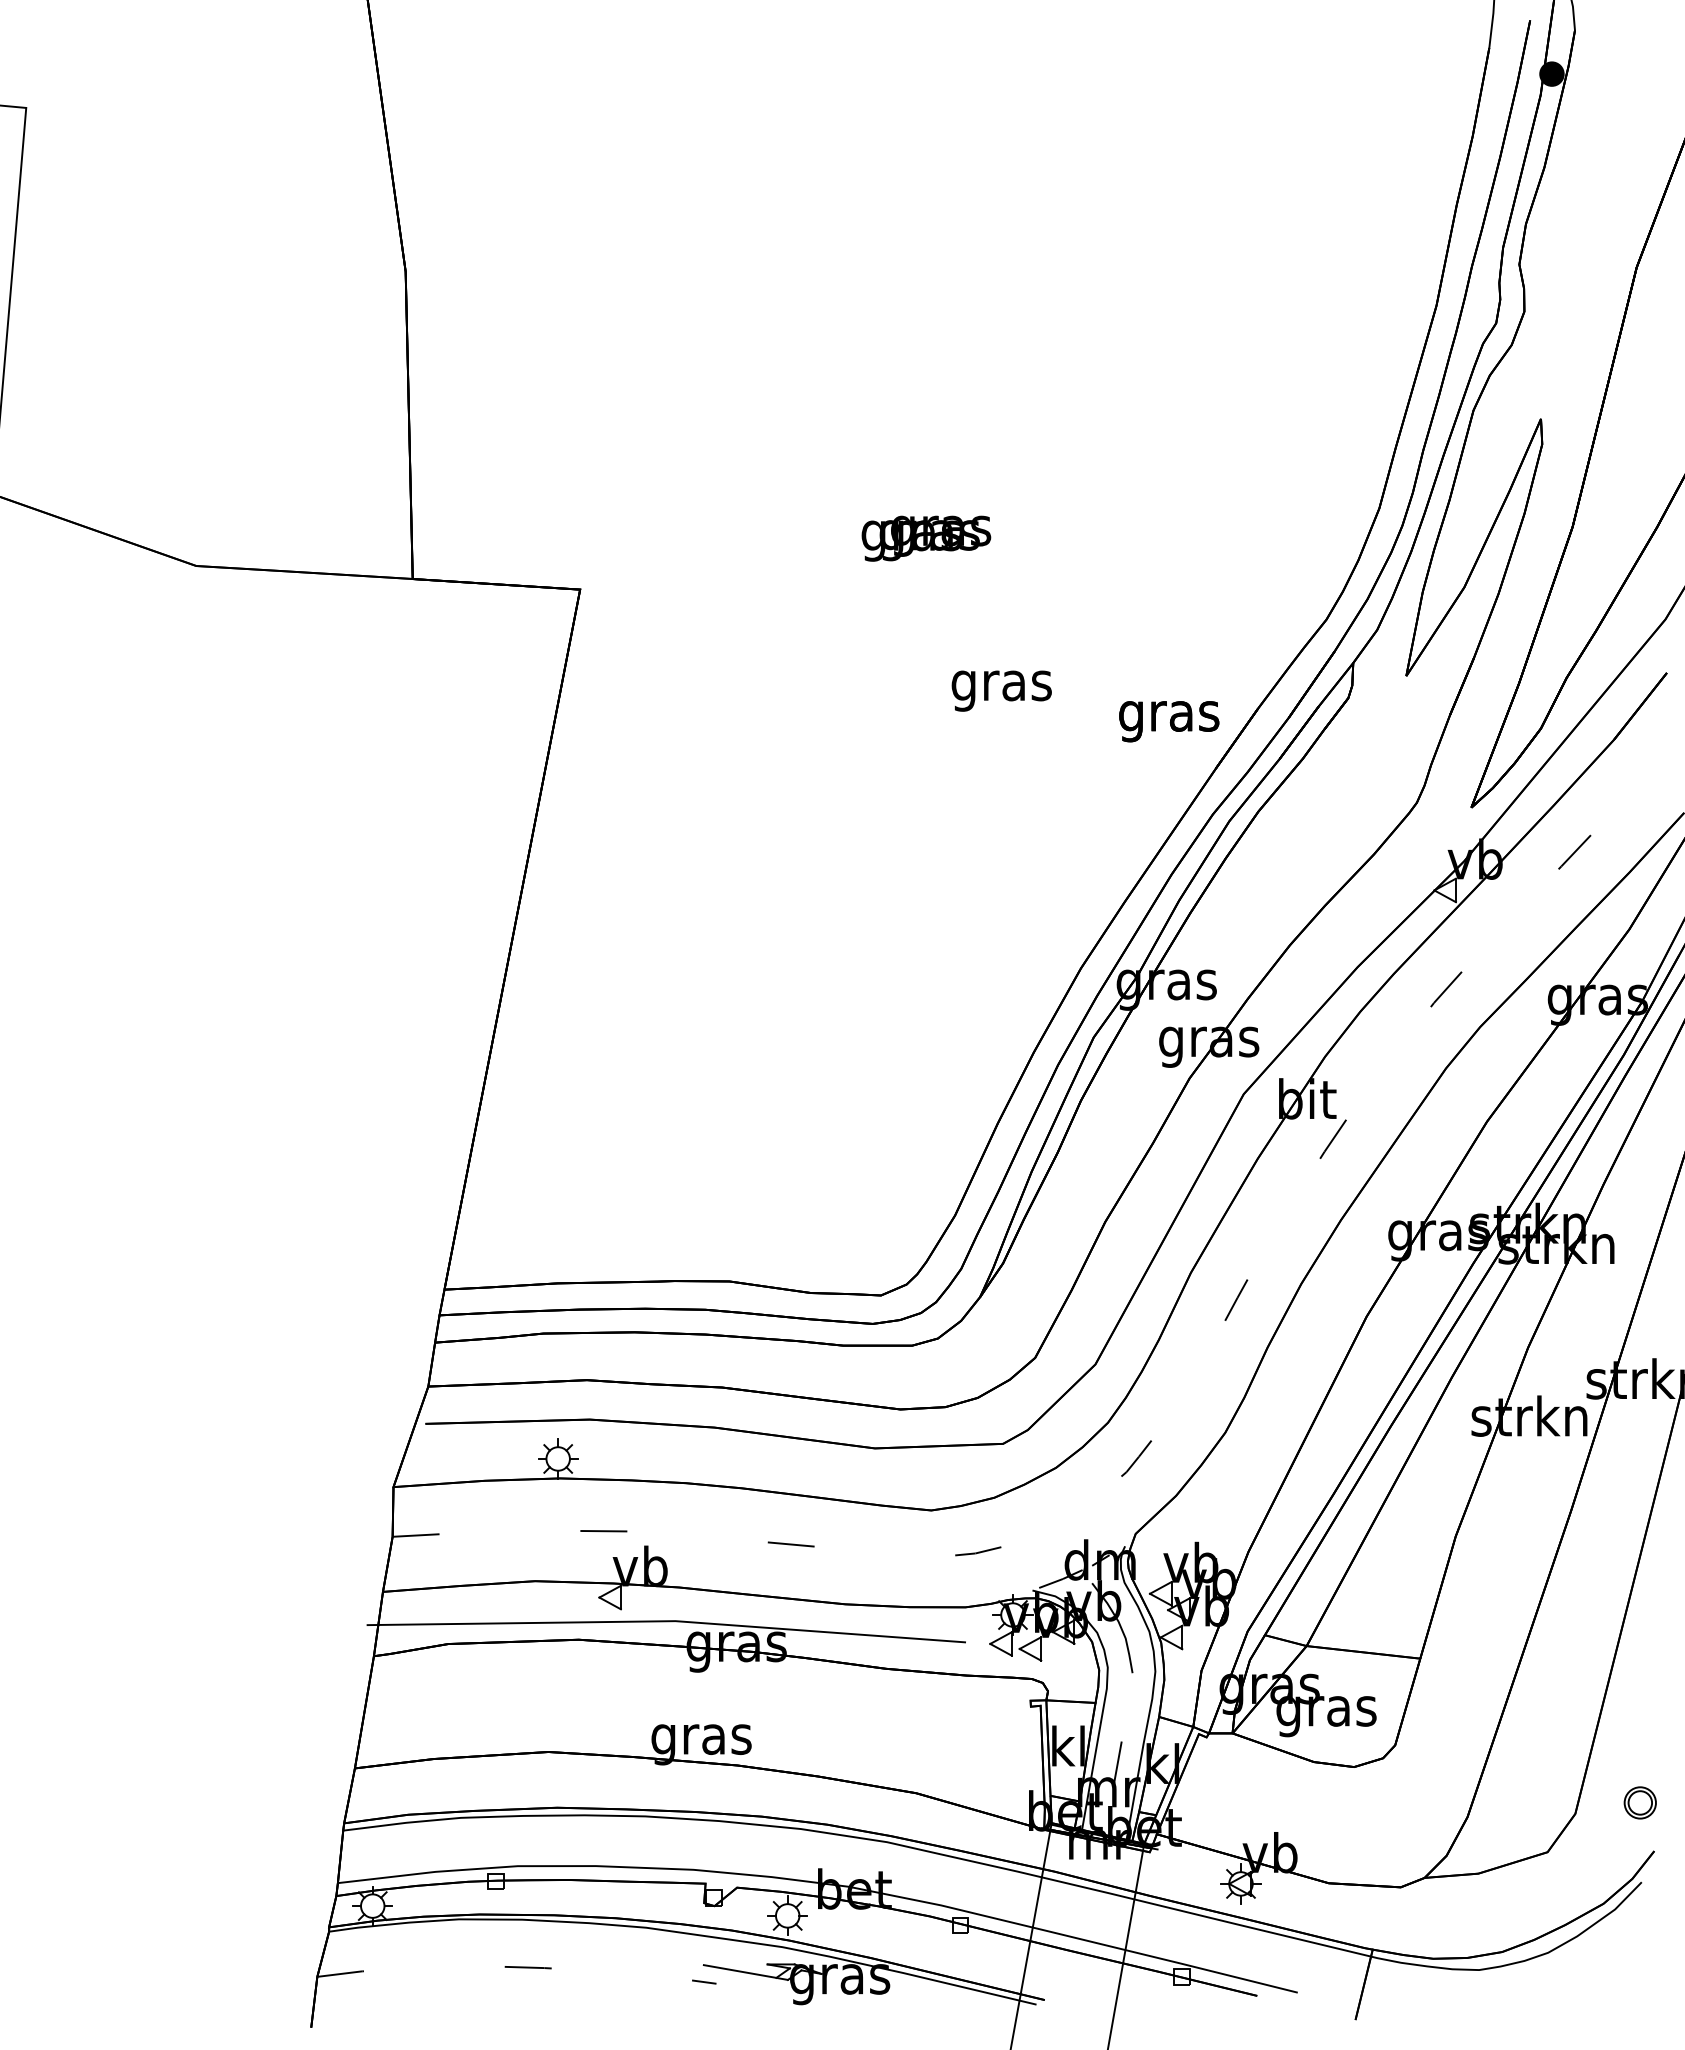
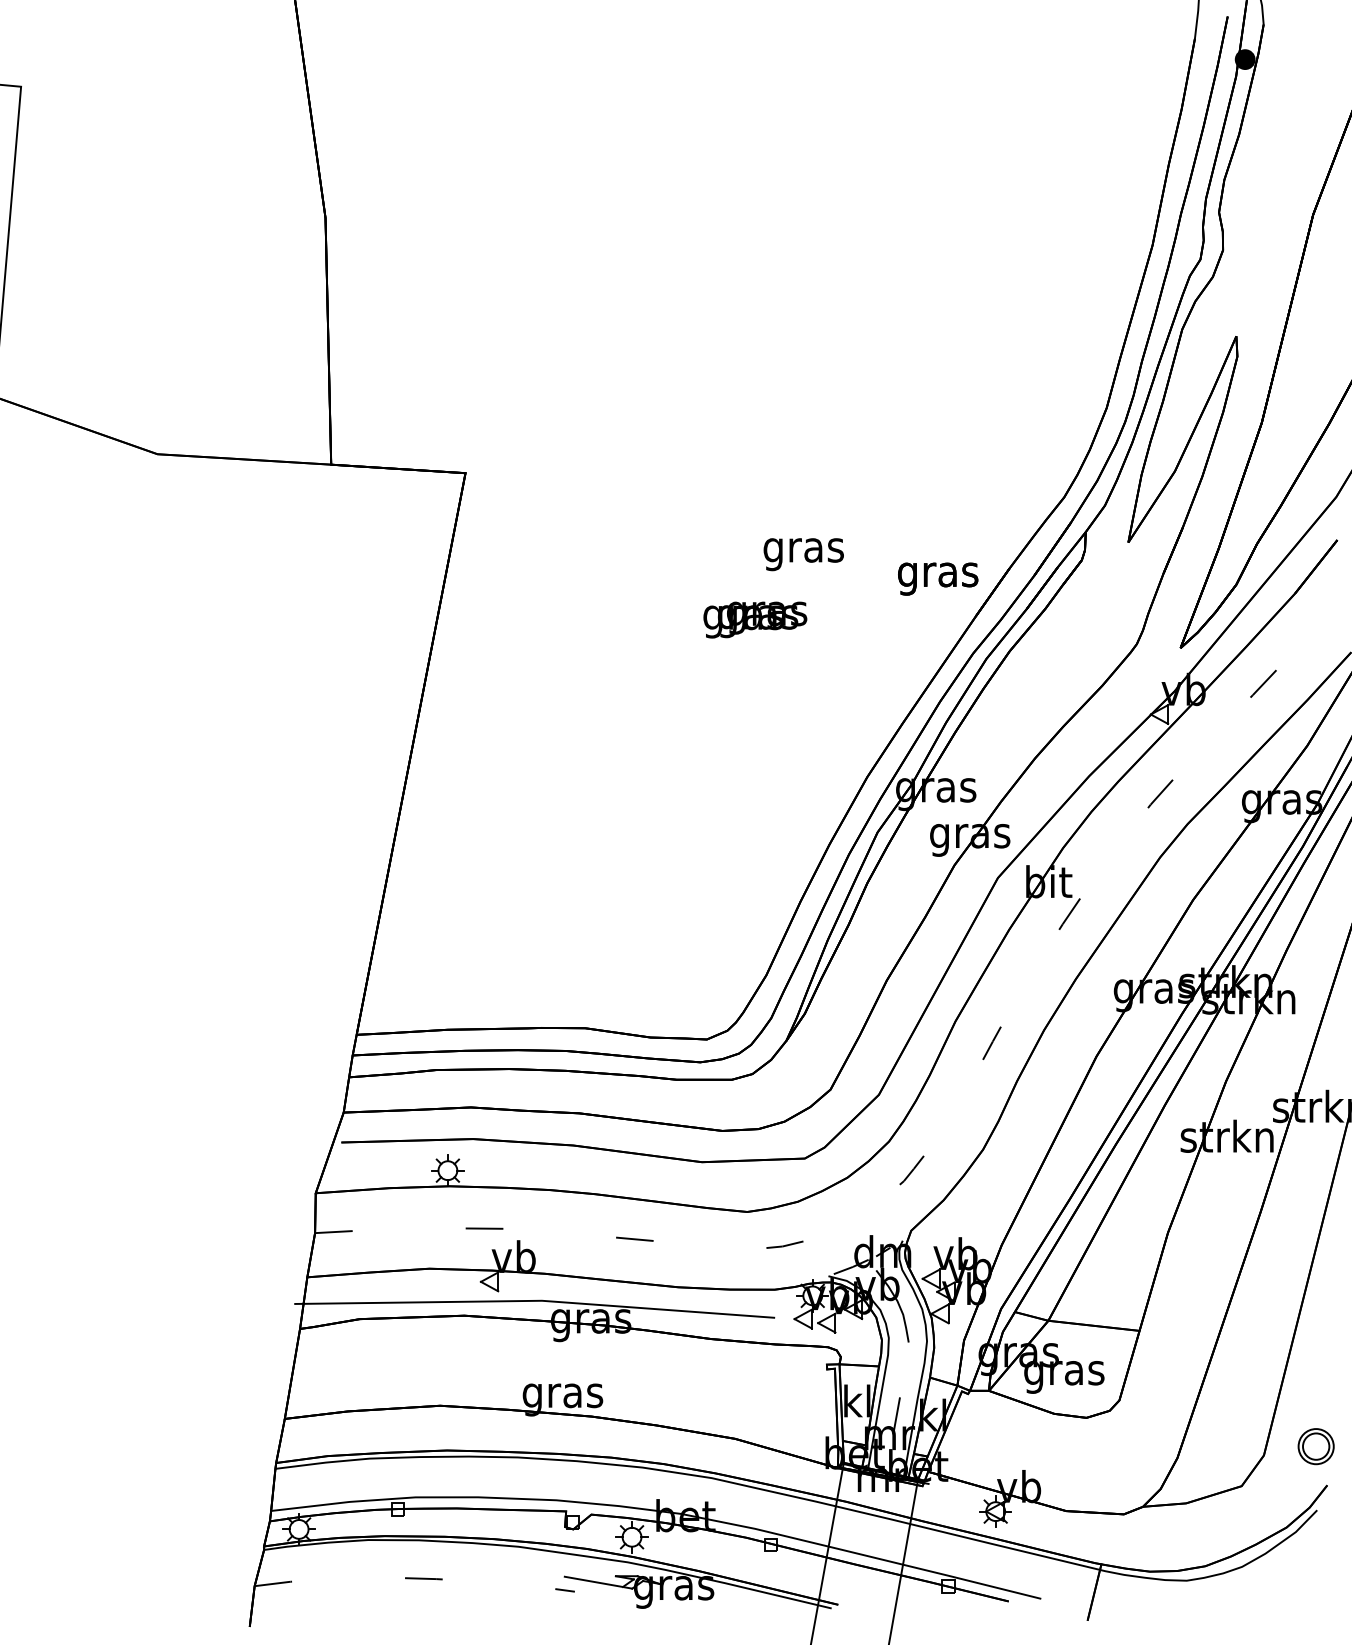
text: (926, 538) -> (755, 619), moved
part: (1639, 1802) -> (1315, 1446), size x1.4

